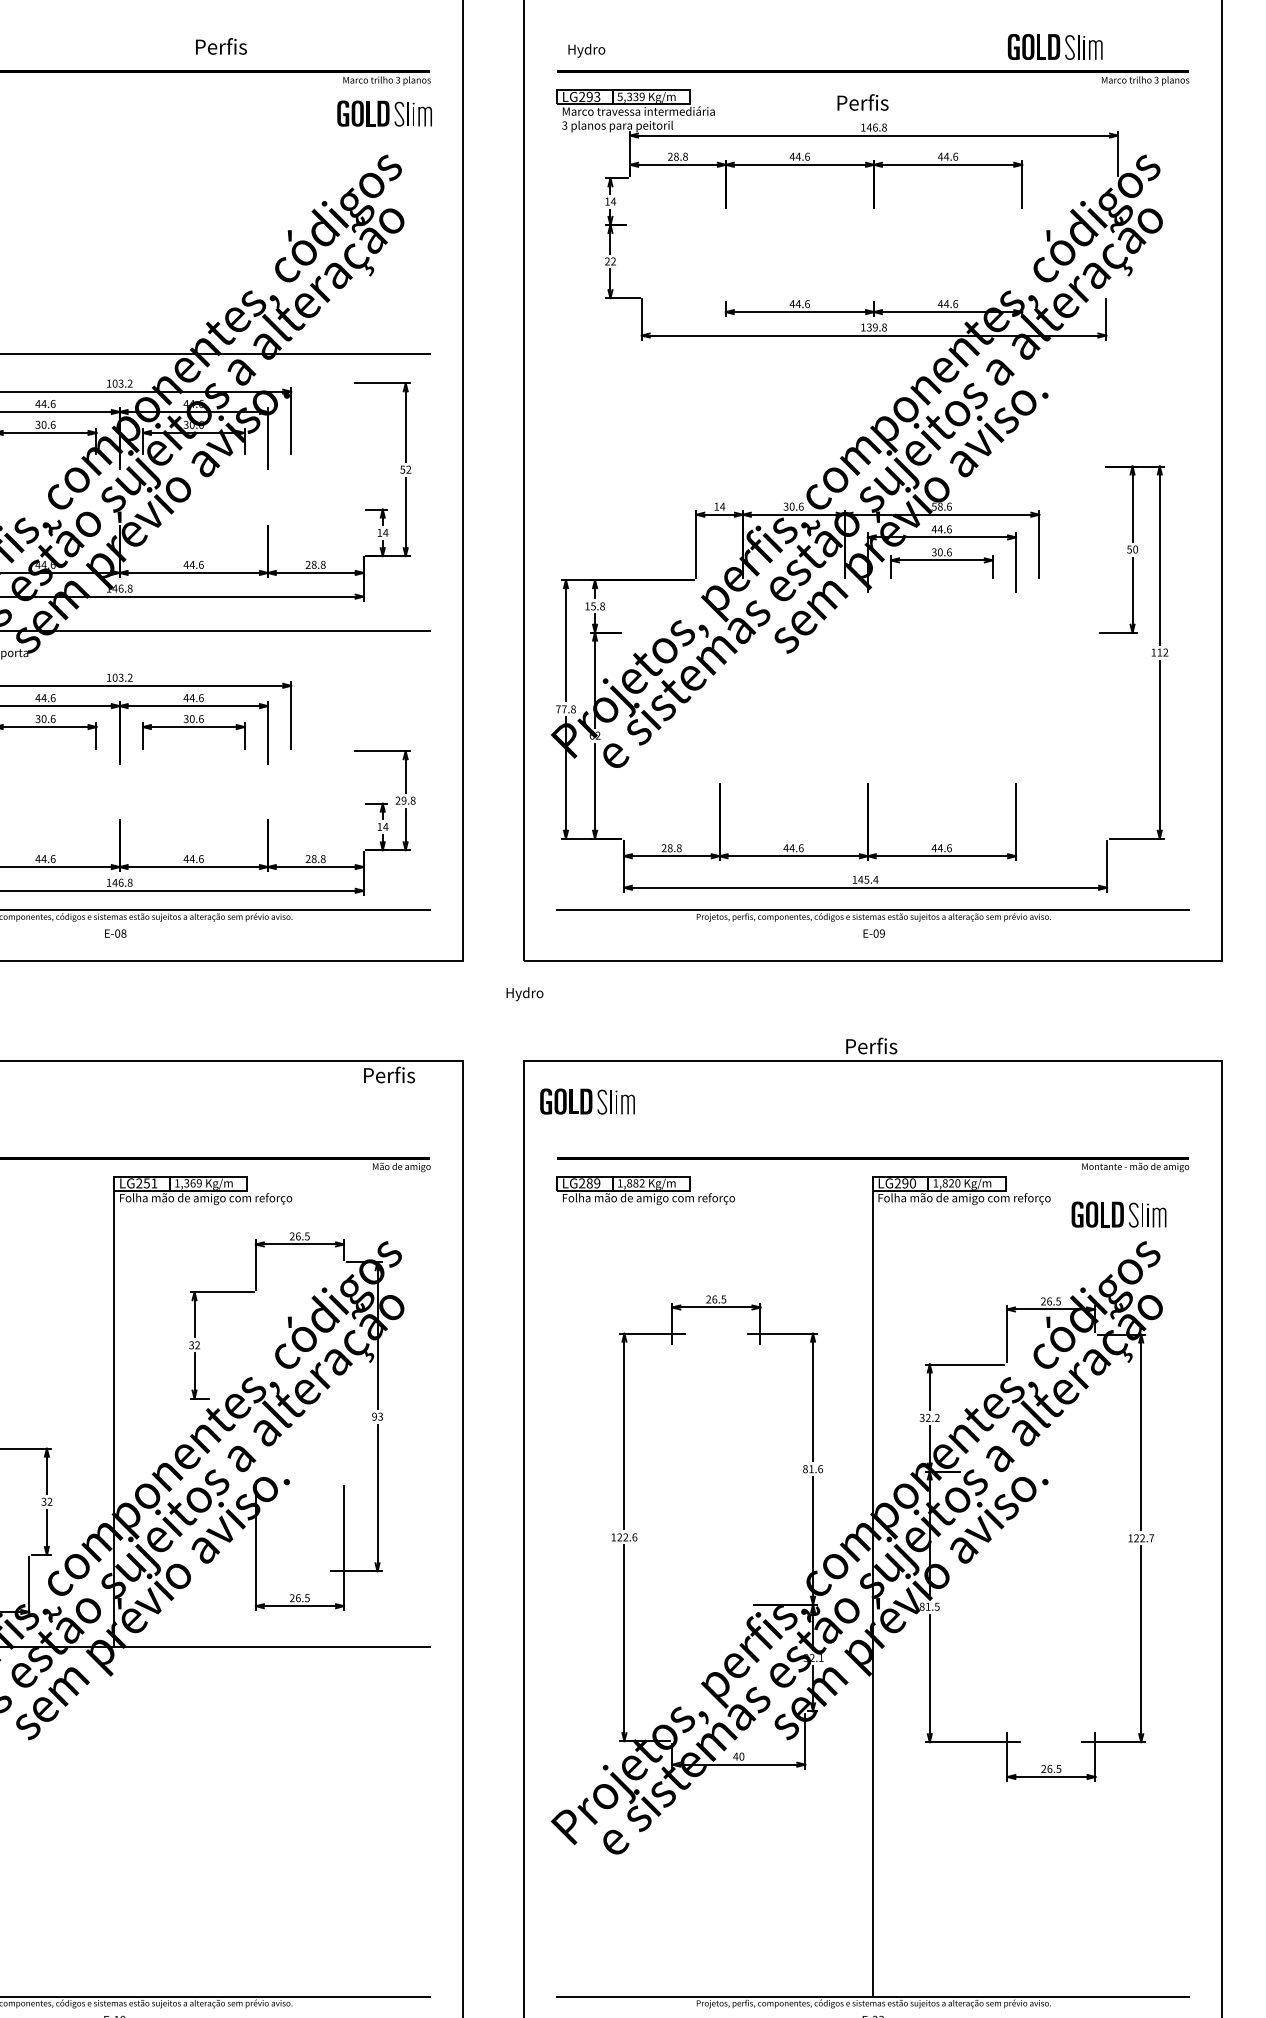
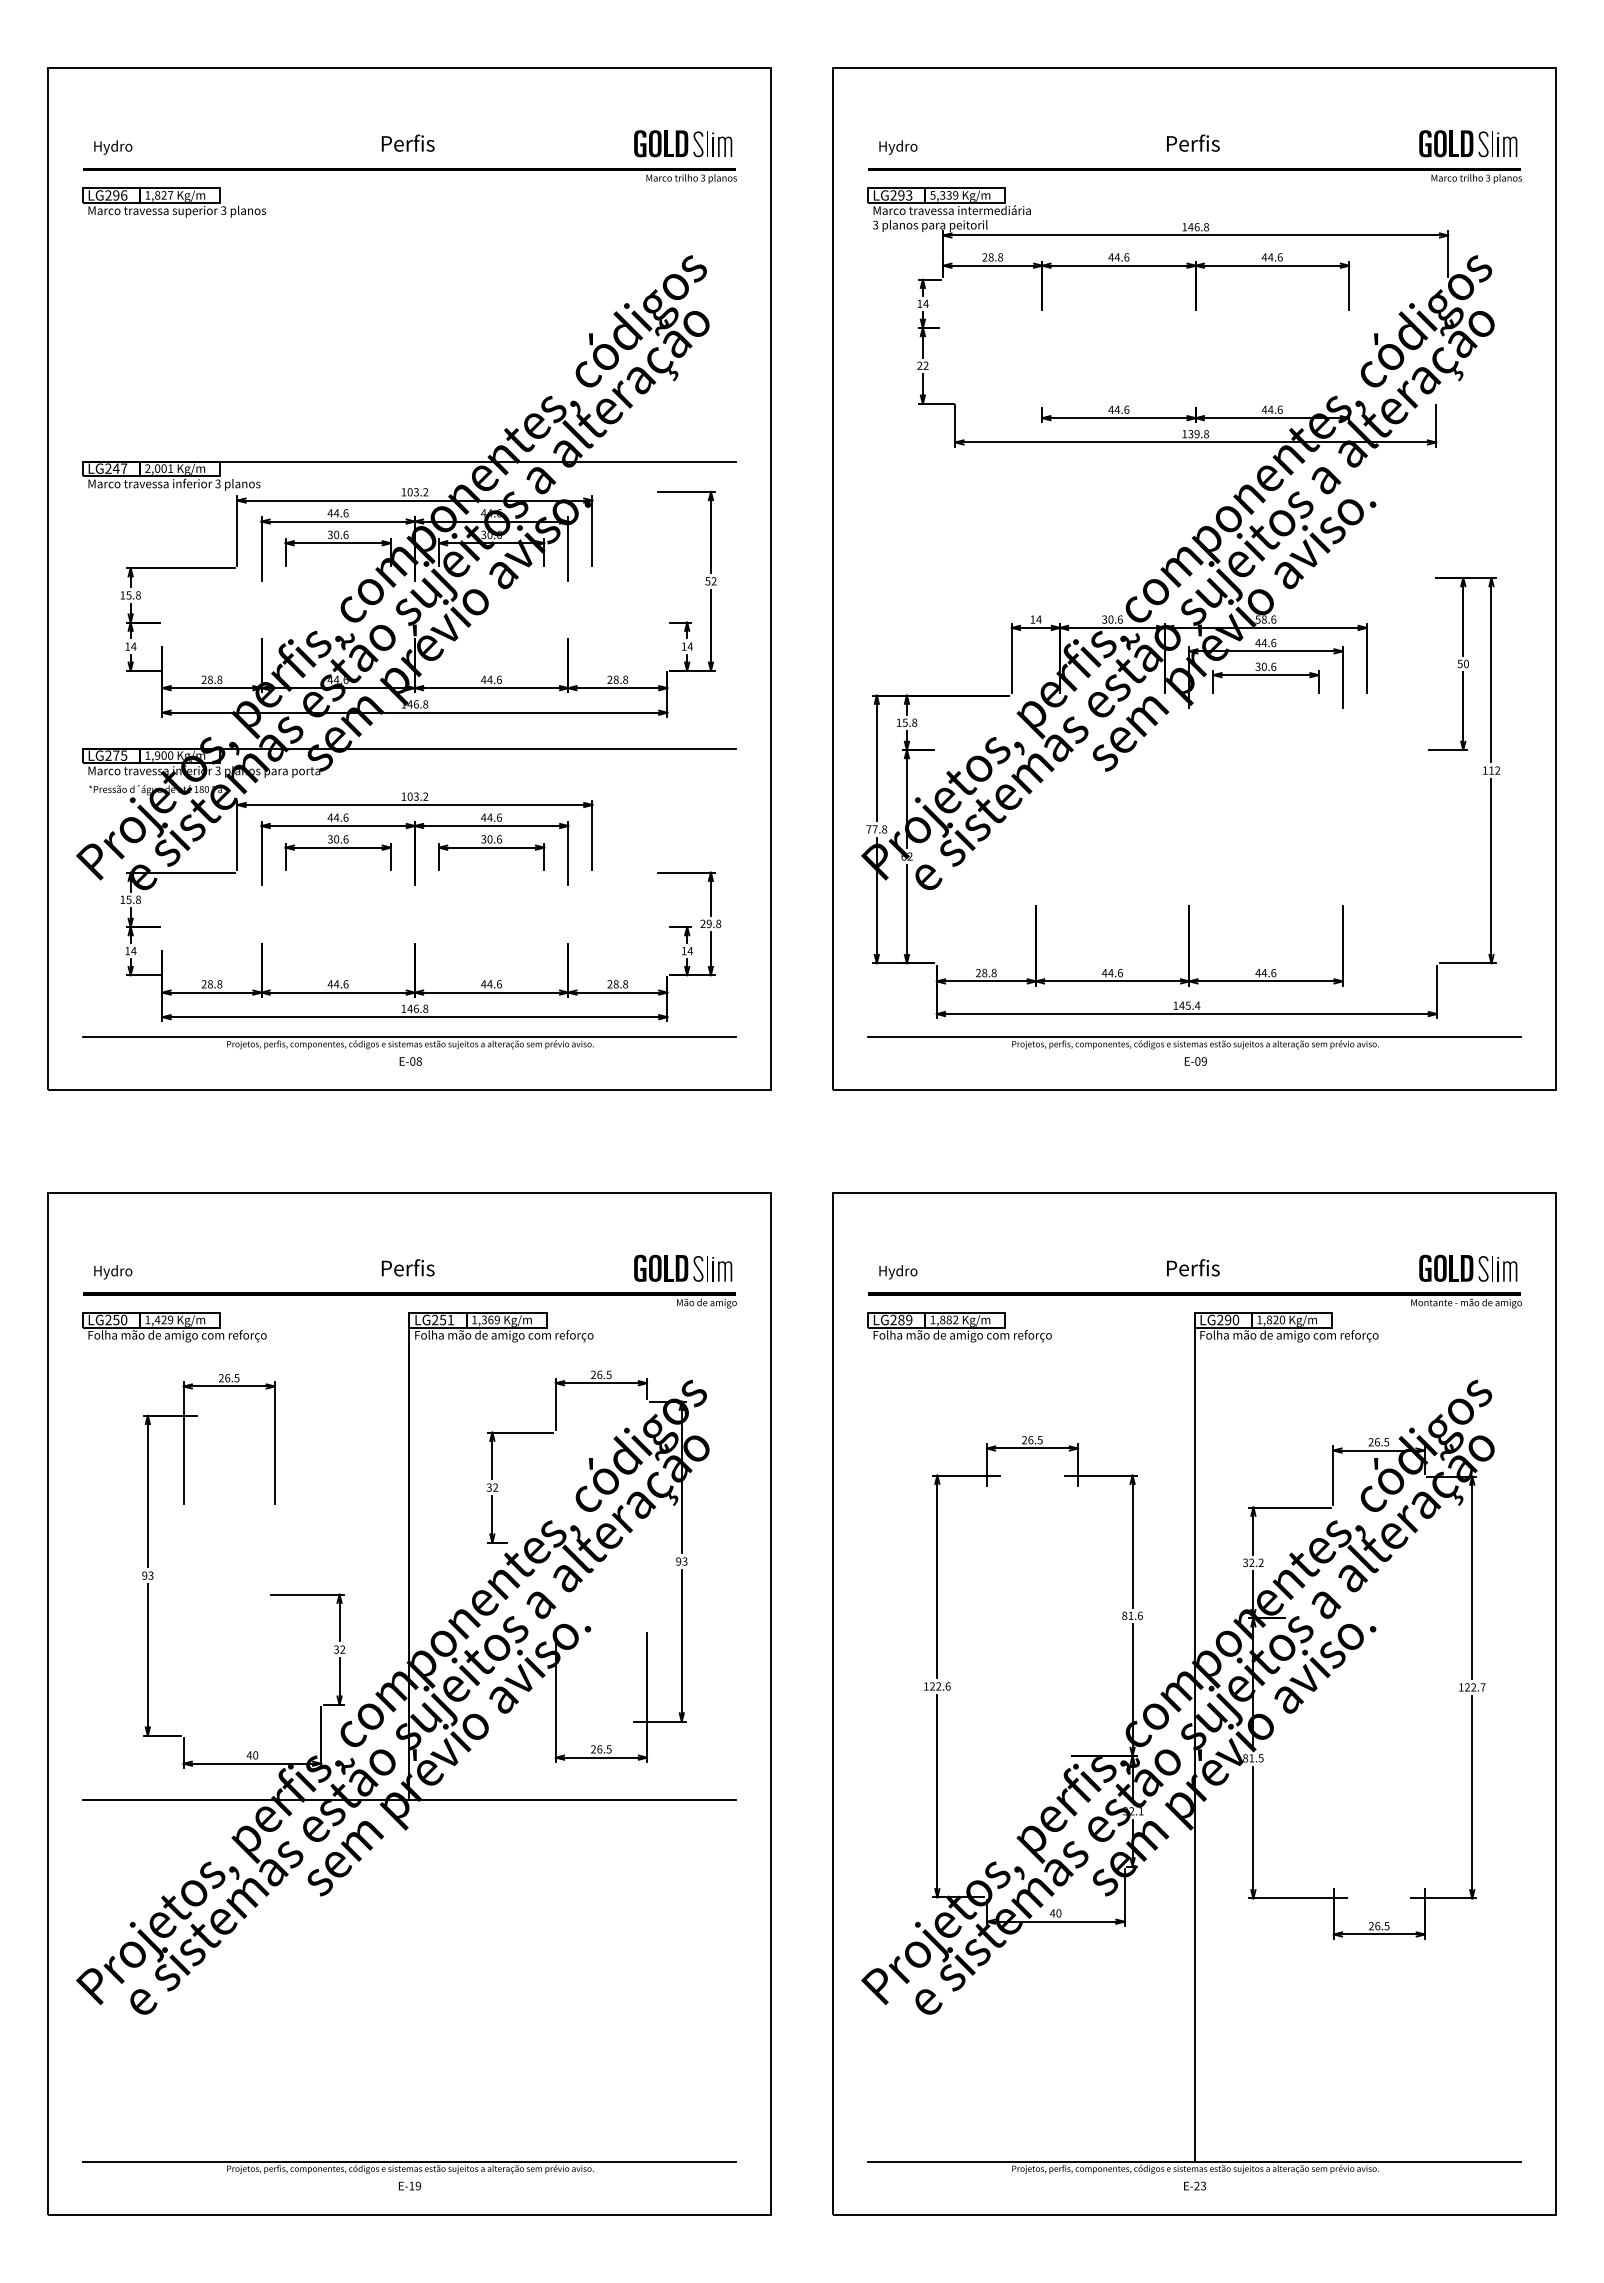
text: (220, 45) -> (407, 142), moved
part: (1055, 46) -> (1468, 143), moved
text: (863, 101) -> (1193, 142), moved
part: (384, 113) -> (683, 143), moved
text: (525, 994) -> (898, 1272), moved
text: (871, 1045) -> (1193, 1267), moved
text: (388, 1074) -> (407, 1267), moved
part: (587, 1100) -> (683, 1267), moved
part: (1119, 1213) -> (1468, 1267), moved

